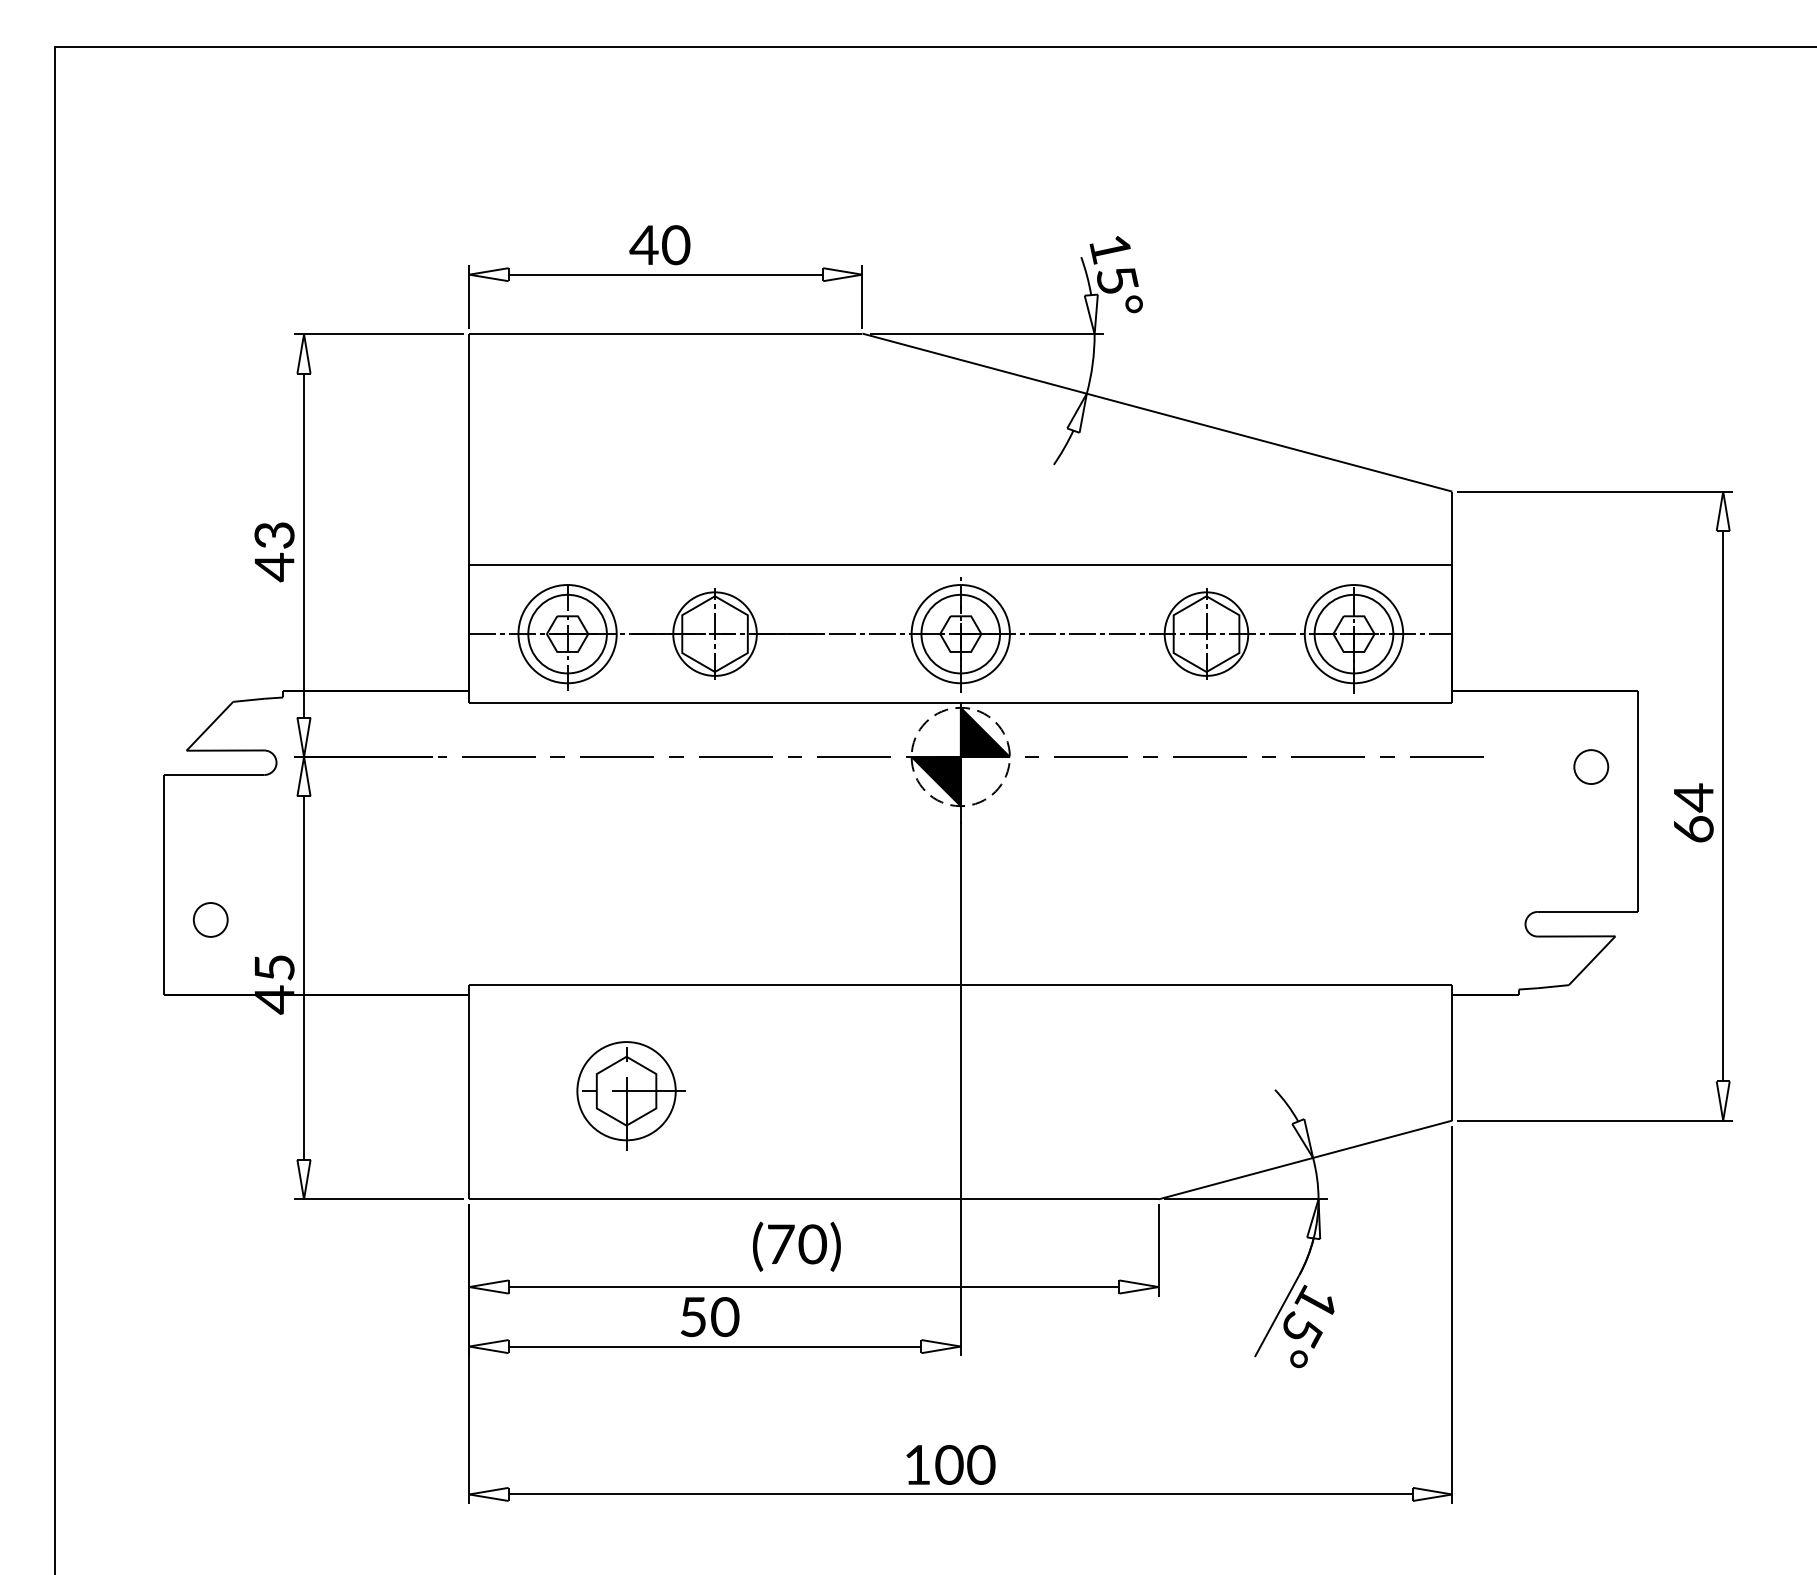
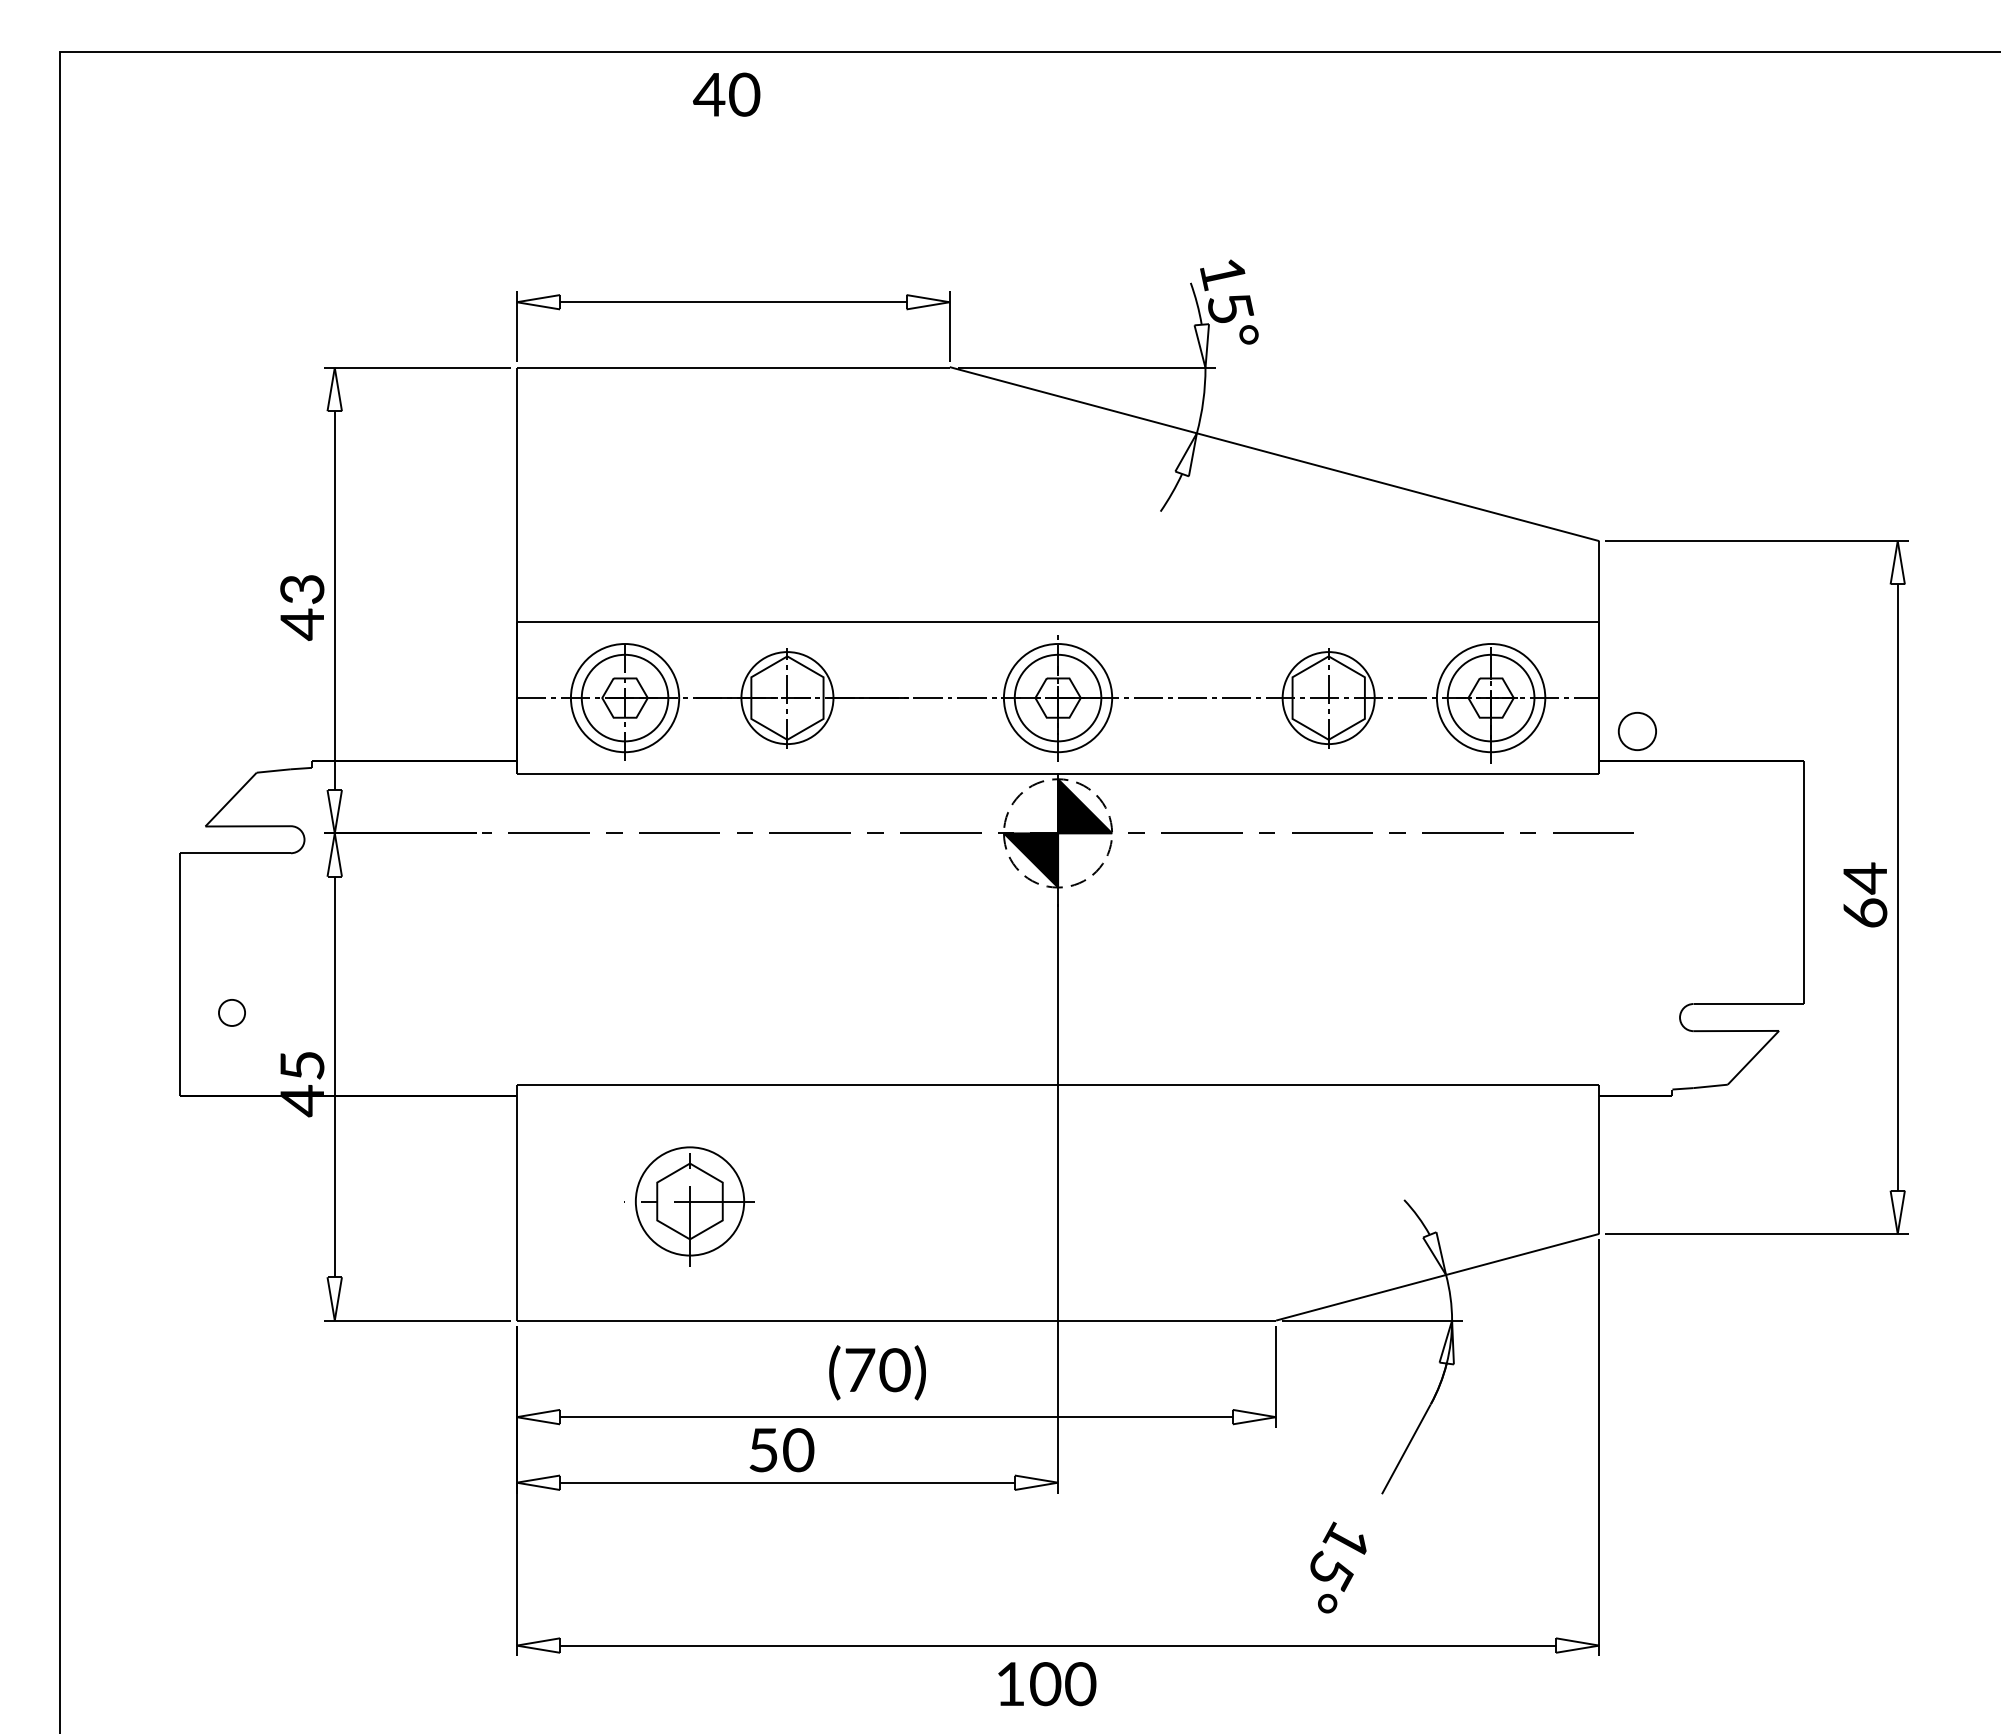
text: (659, 244) -> (726, 94), moved
part: (1590, 767) -> (1636, 731), moved
part: (210, 919) -> (231, 1012), size x0.7
text: (1308, 1326) -> (1338, 1567), moved
text: (951, 1465) -> (1047, 1684), moved

